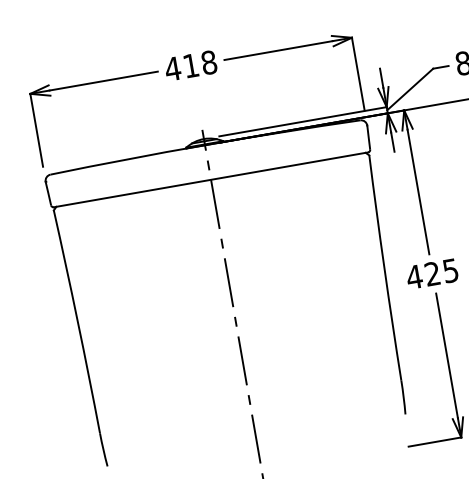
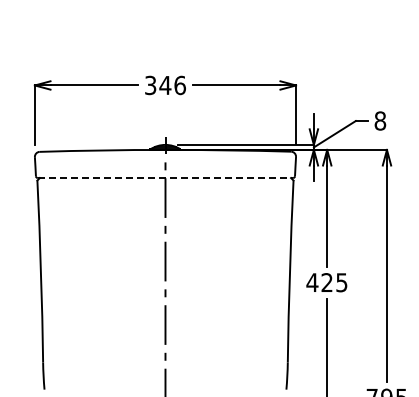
text: (189, 66) -> (164, 85), 418 -> 346
line: (211, 180) -> (165, 178), solid -> dashed

